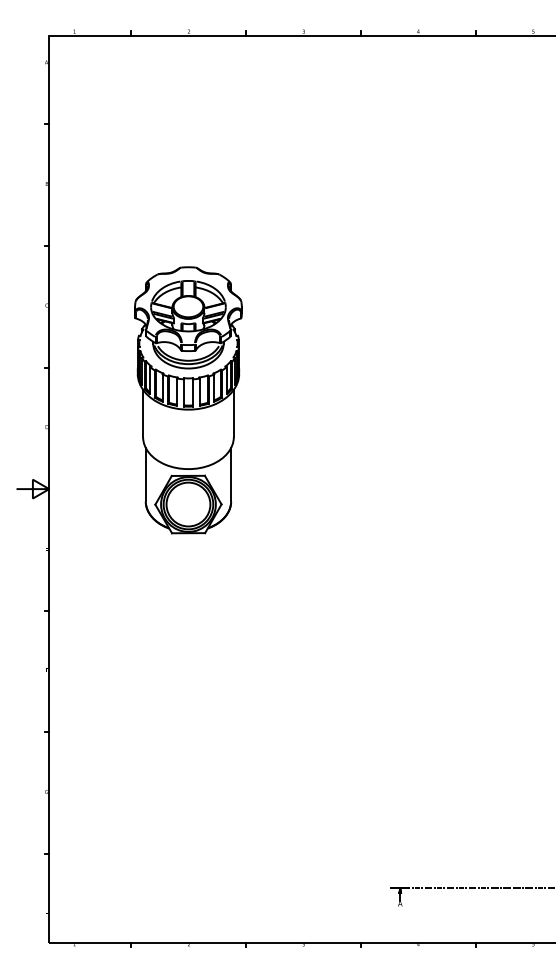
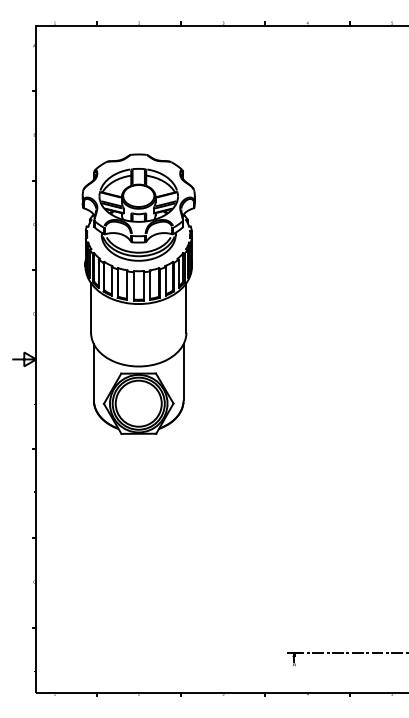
part: (188, 399) -> (138, 293), size x1.43

